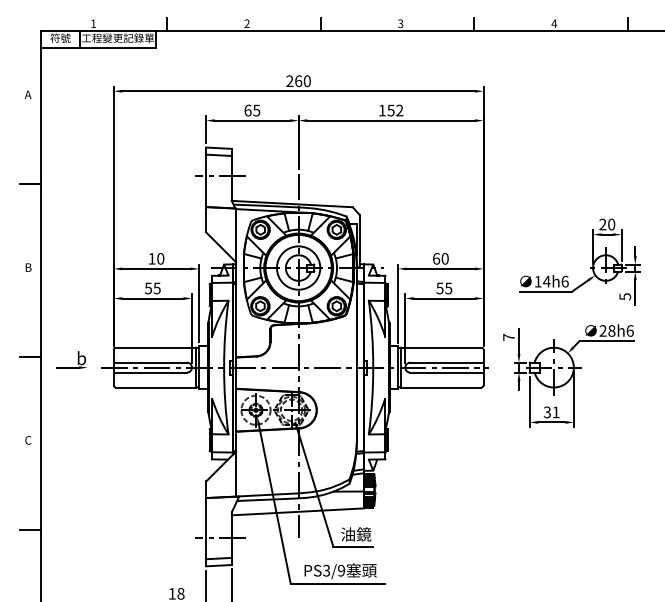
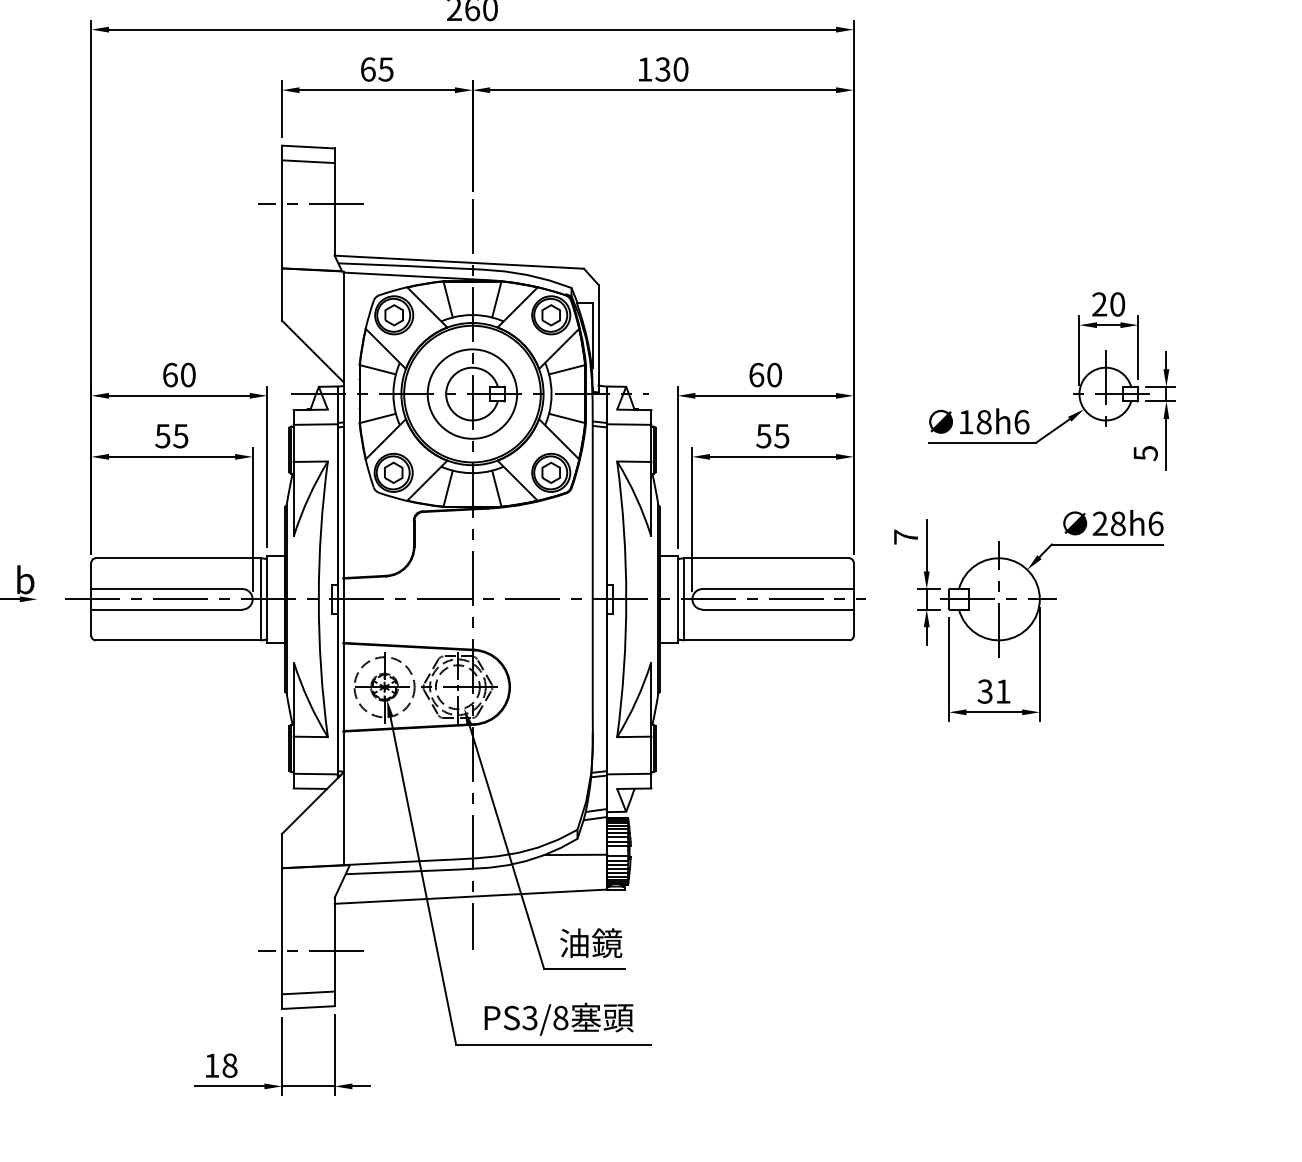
text: (395, 110) -> (672, 69), 152 -> 130
text: (151, 258) -> (169, 374), 10 -> 60
text: (546, 281) -> (983, 421), 14h6 -> 18h6
text: (341, 570) -> (560, 1017), PS3/9 -> PS3/8

